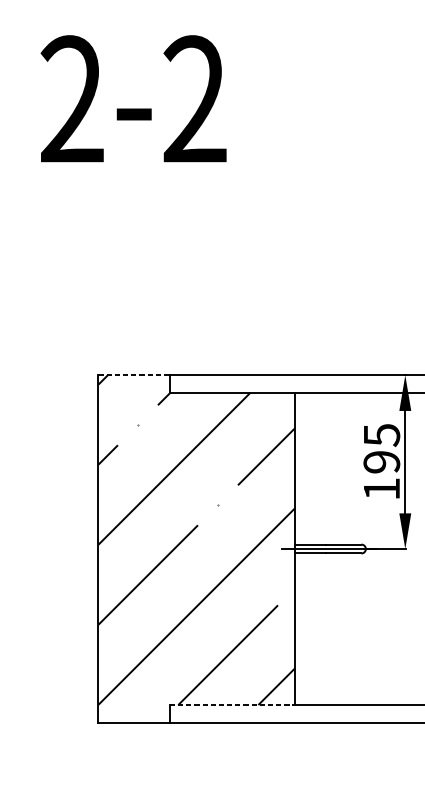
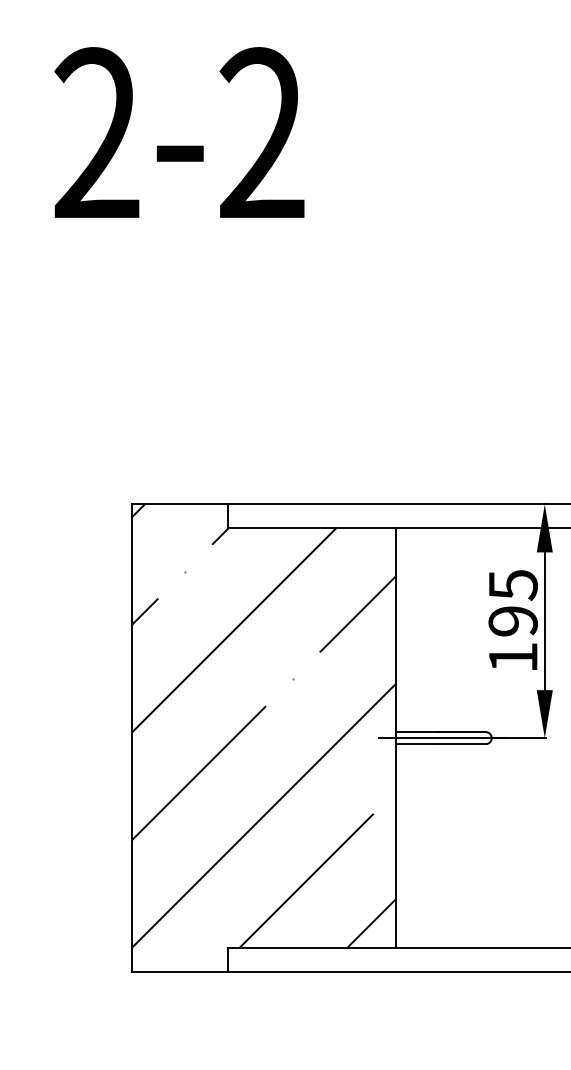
line: (134, 375) -> (180, 504), dashed -> solid
line: (231, 704) -> (311, 947), dashed -> solid

